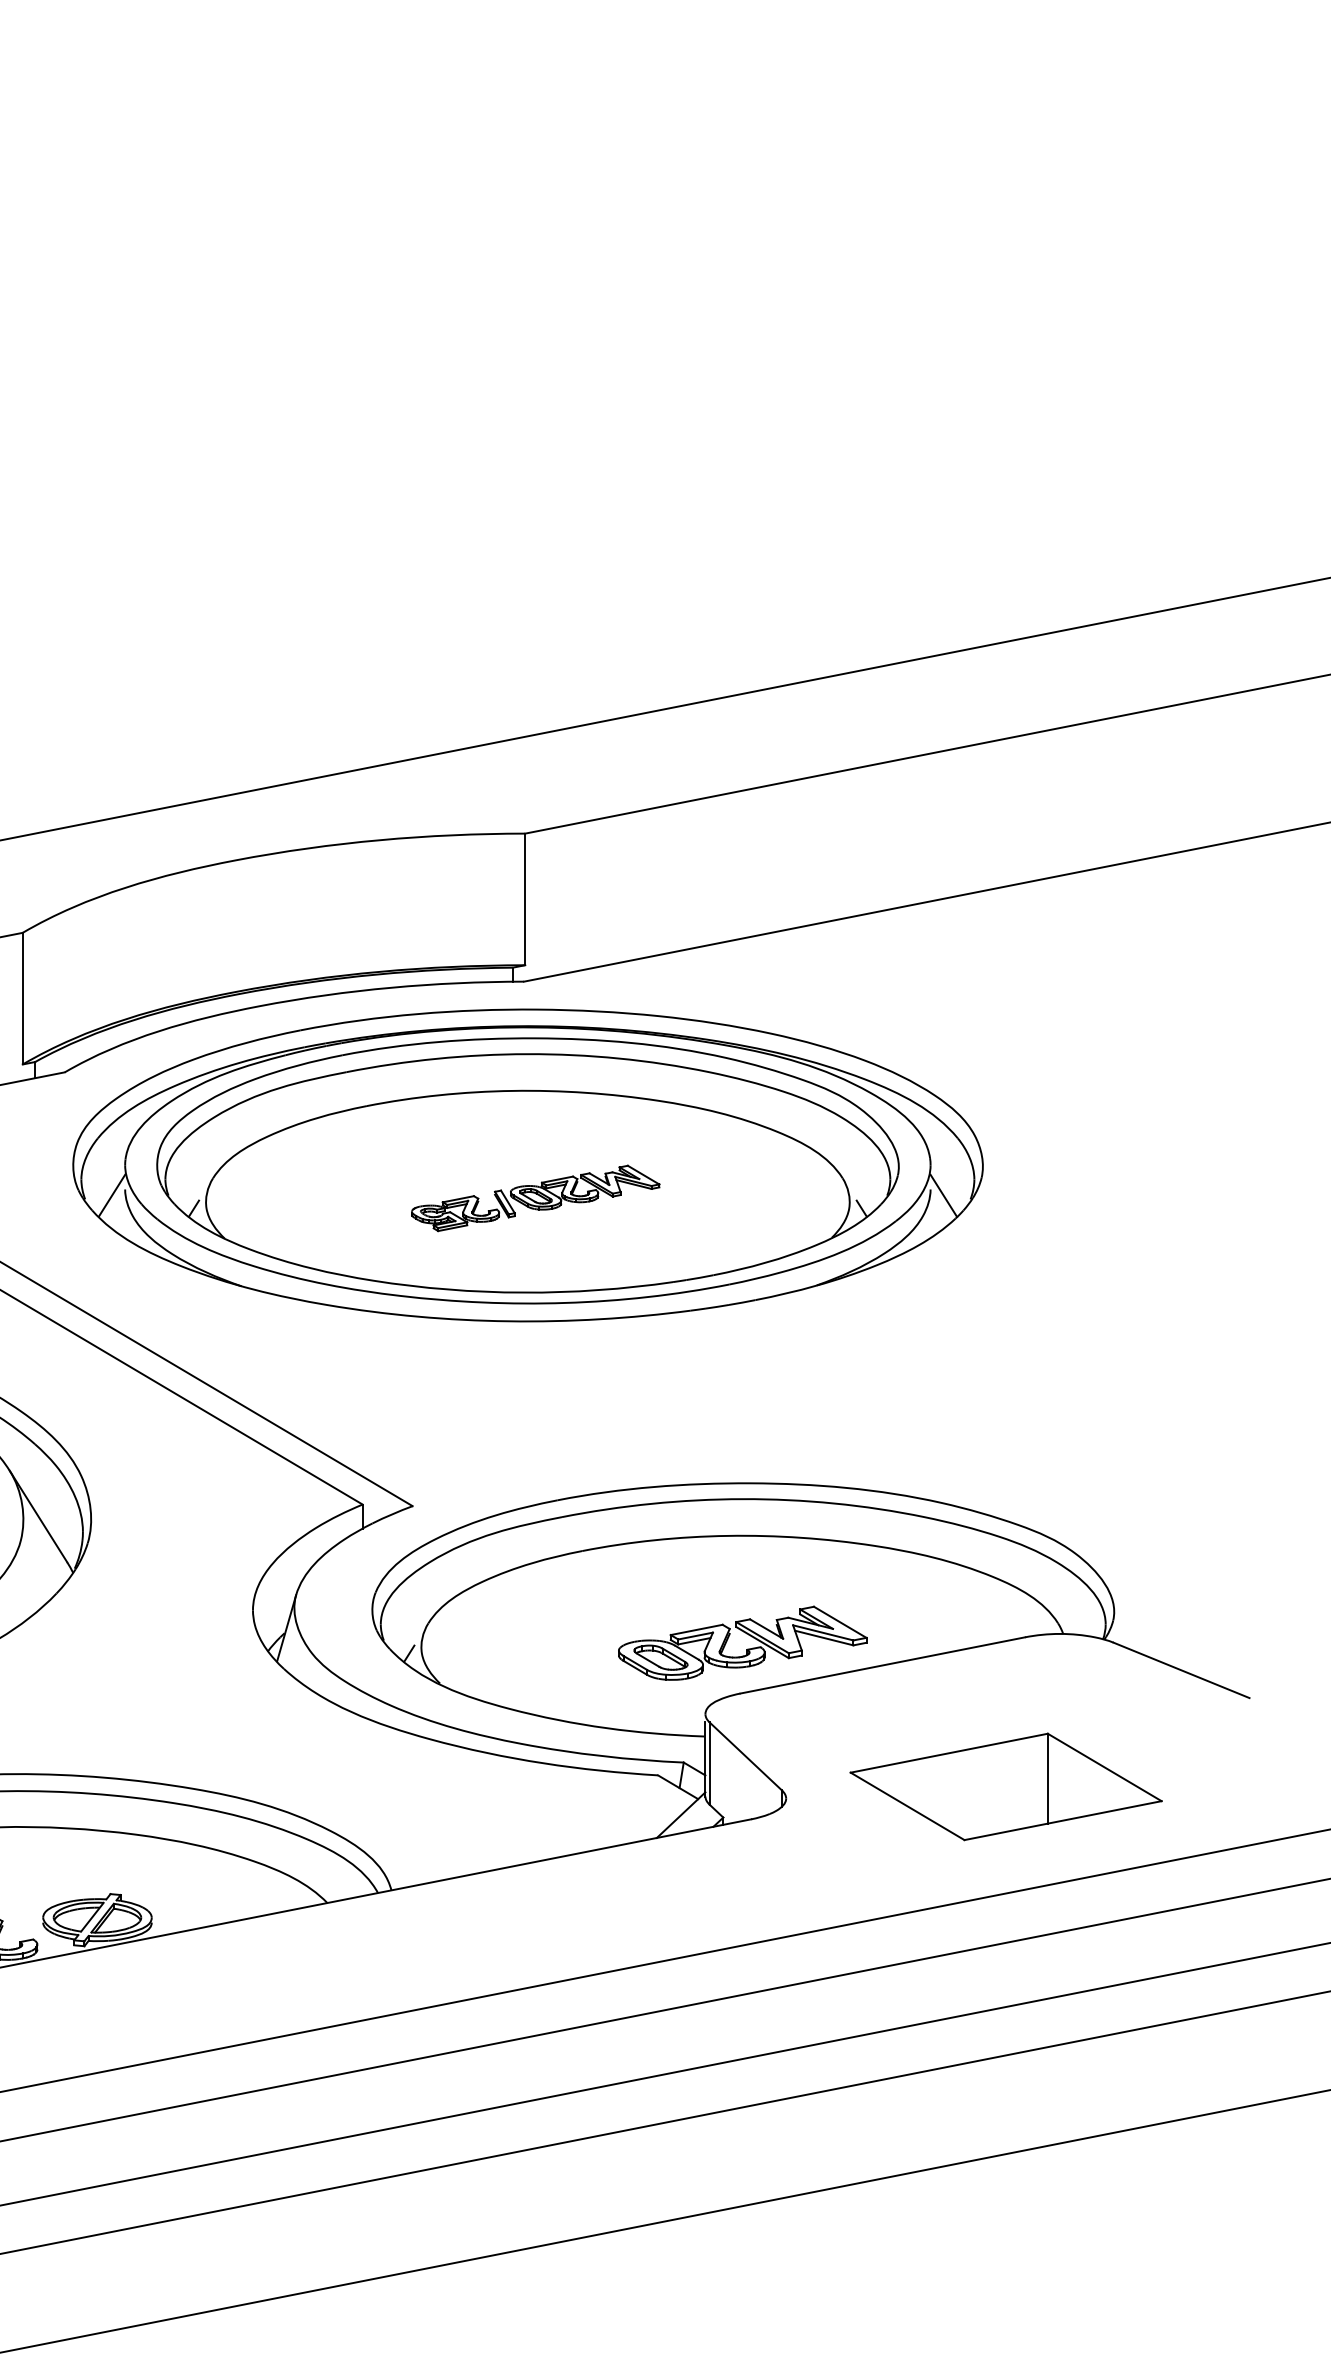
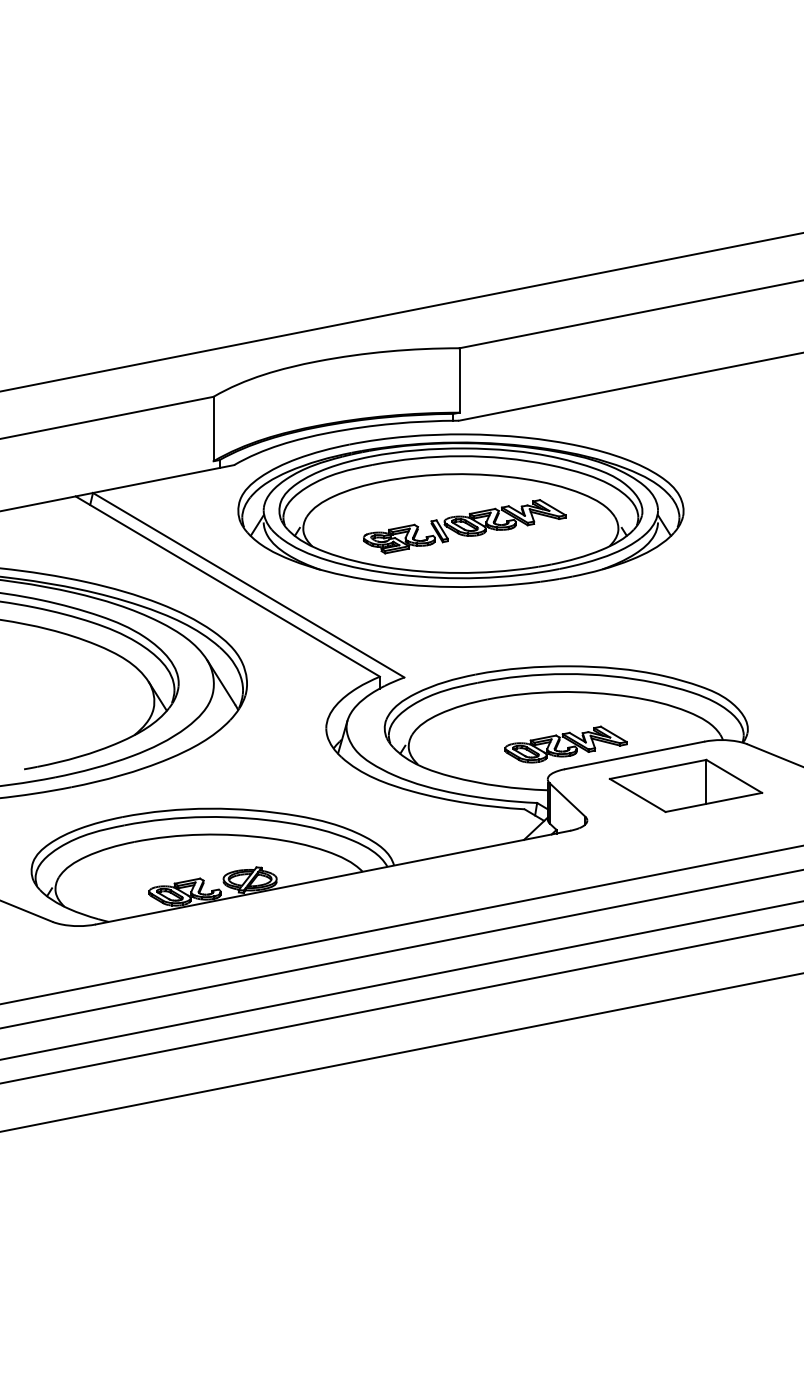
part: (535, 1197) -> (464, 526), size x1.67
part: (1005, 1786) -> (685, 785), moved

